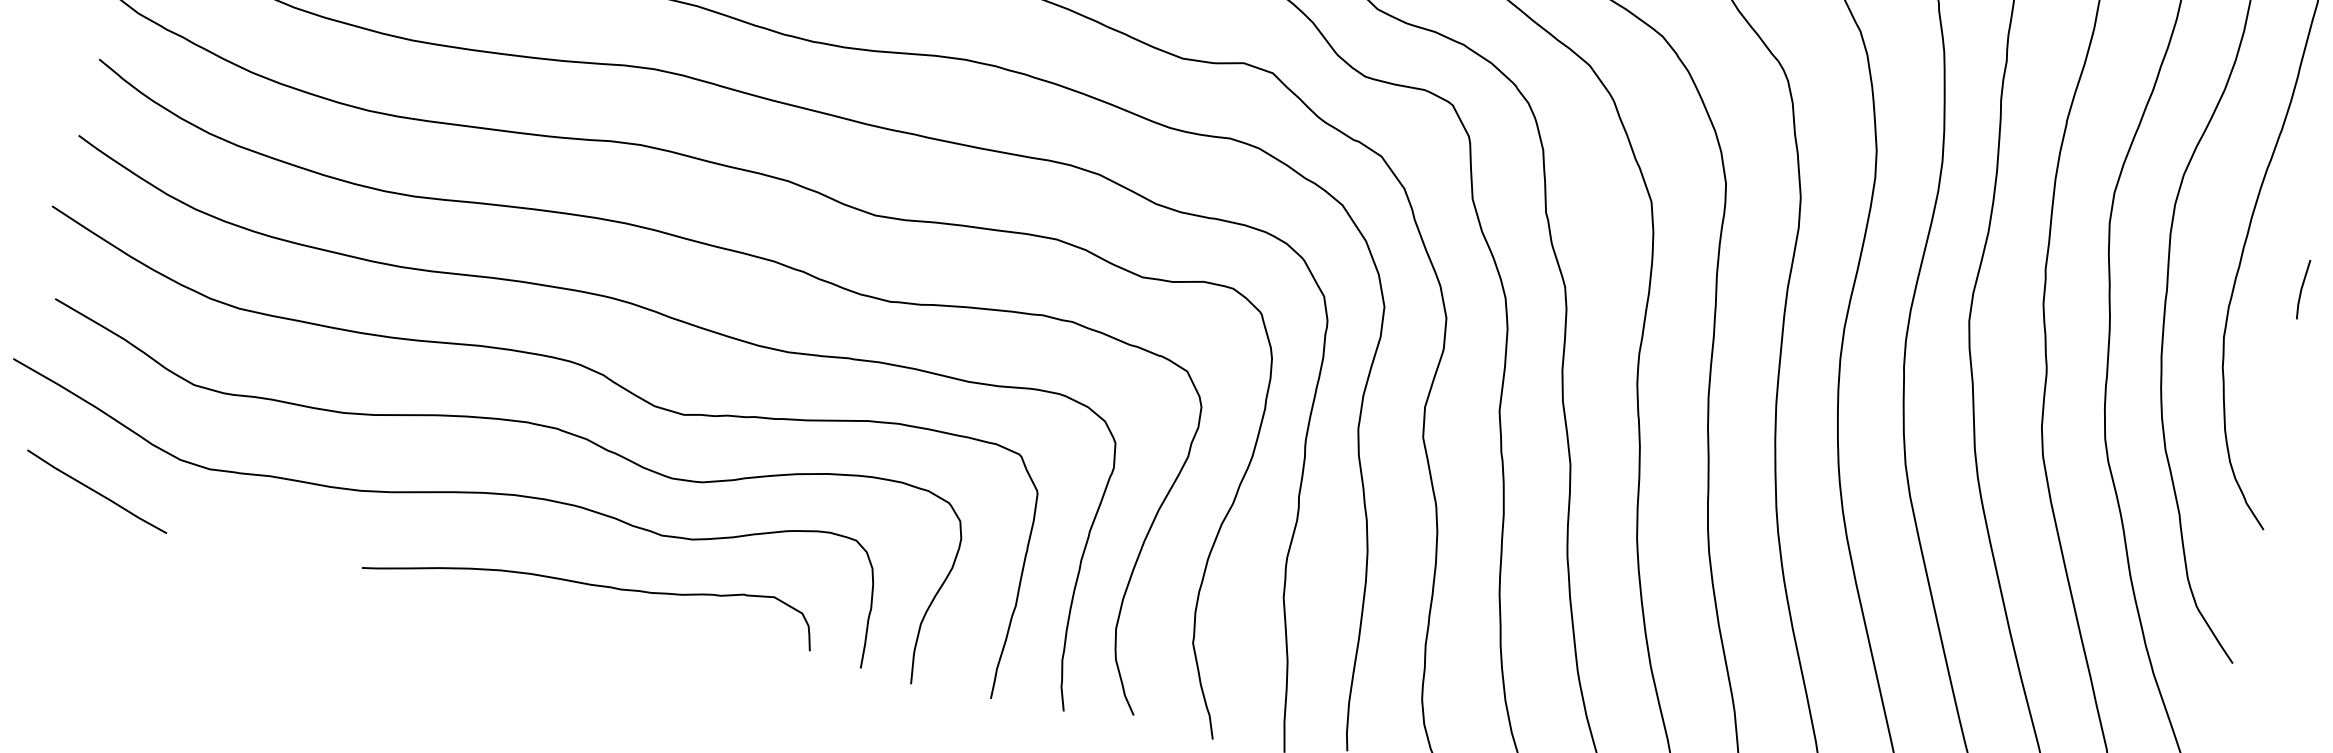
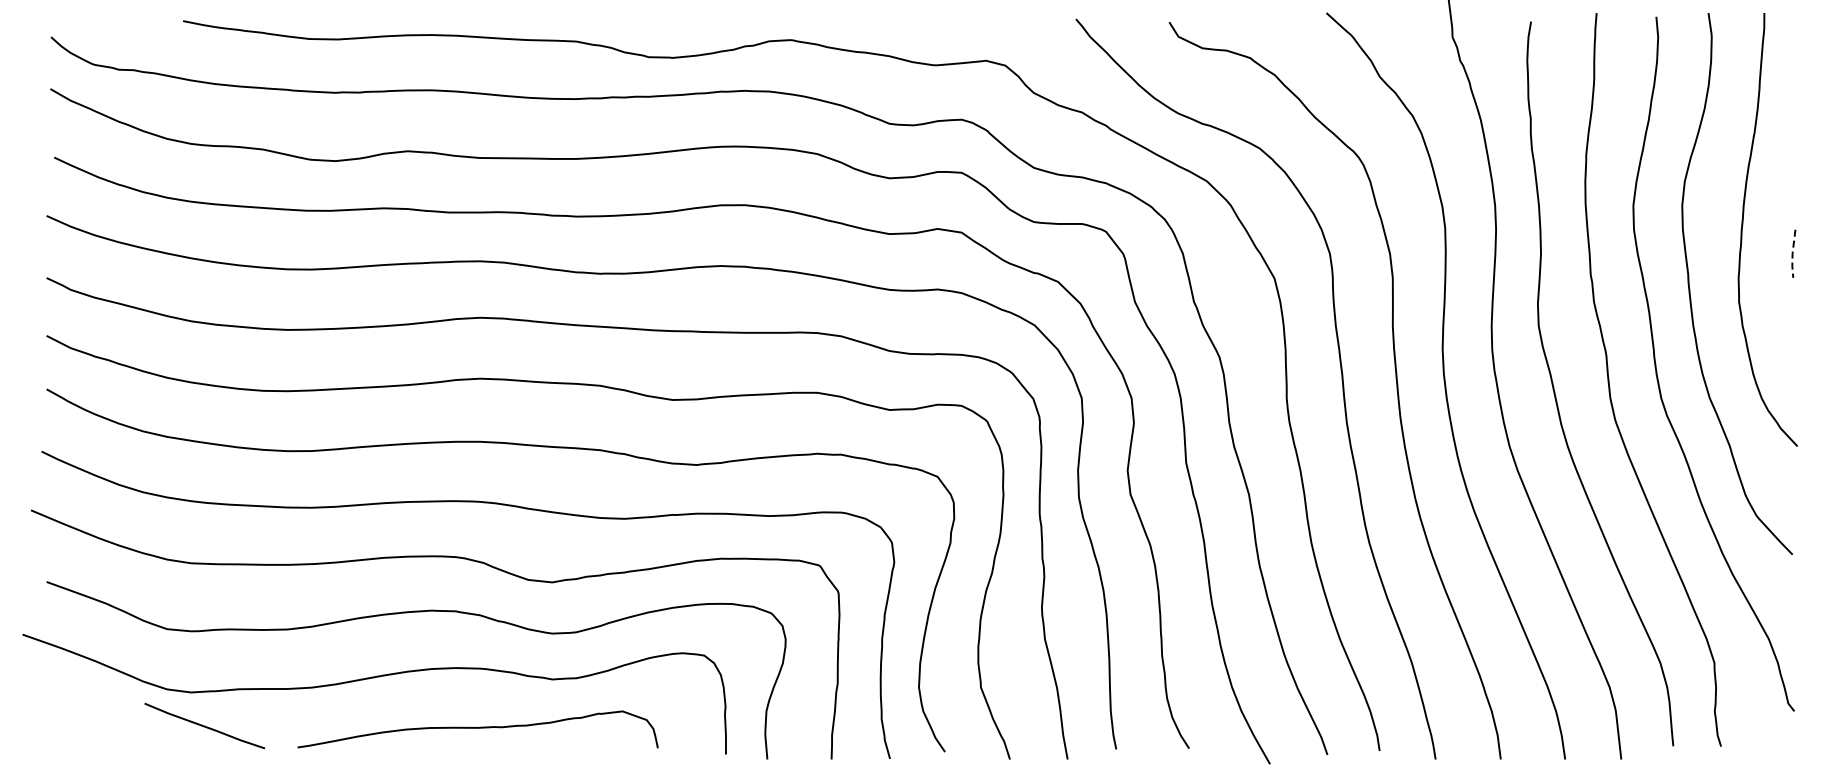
line: (2301, 288) -> (1792, 253), solid -> dashed
line: (96, 491) -> (204, 725), moved
curve: (589, 585) -> (477, 728), moved

